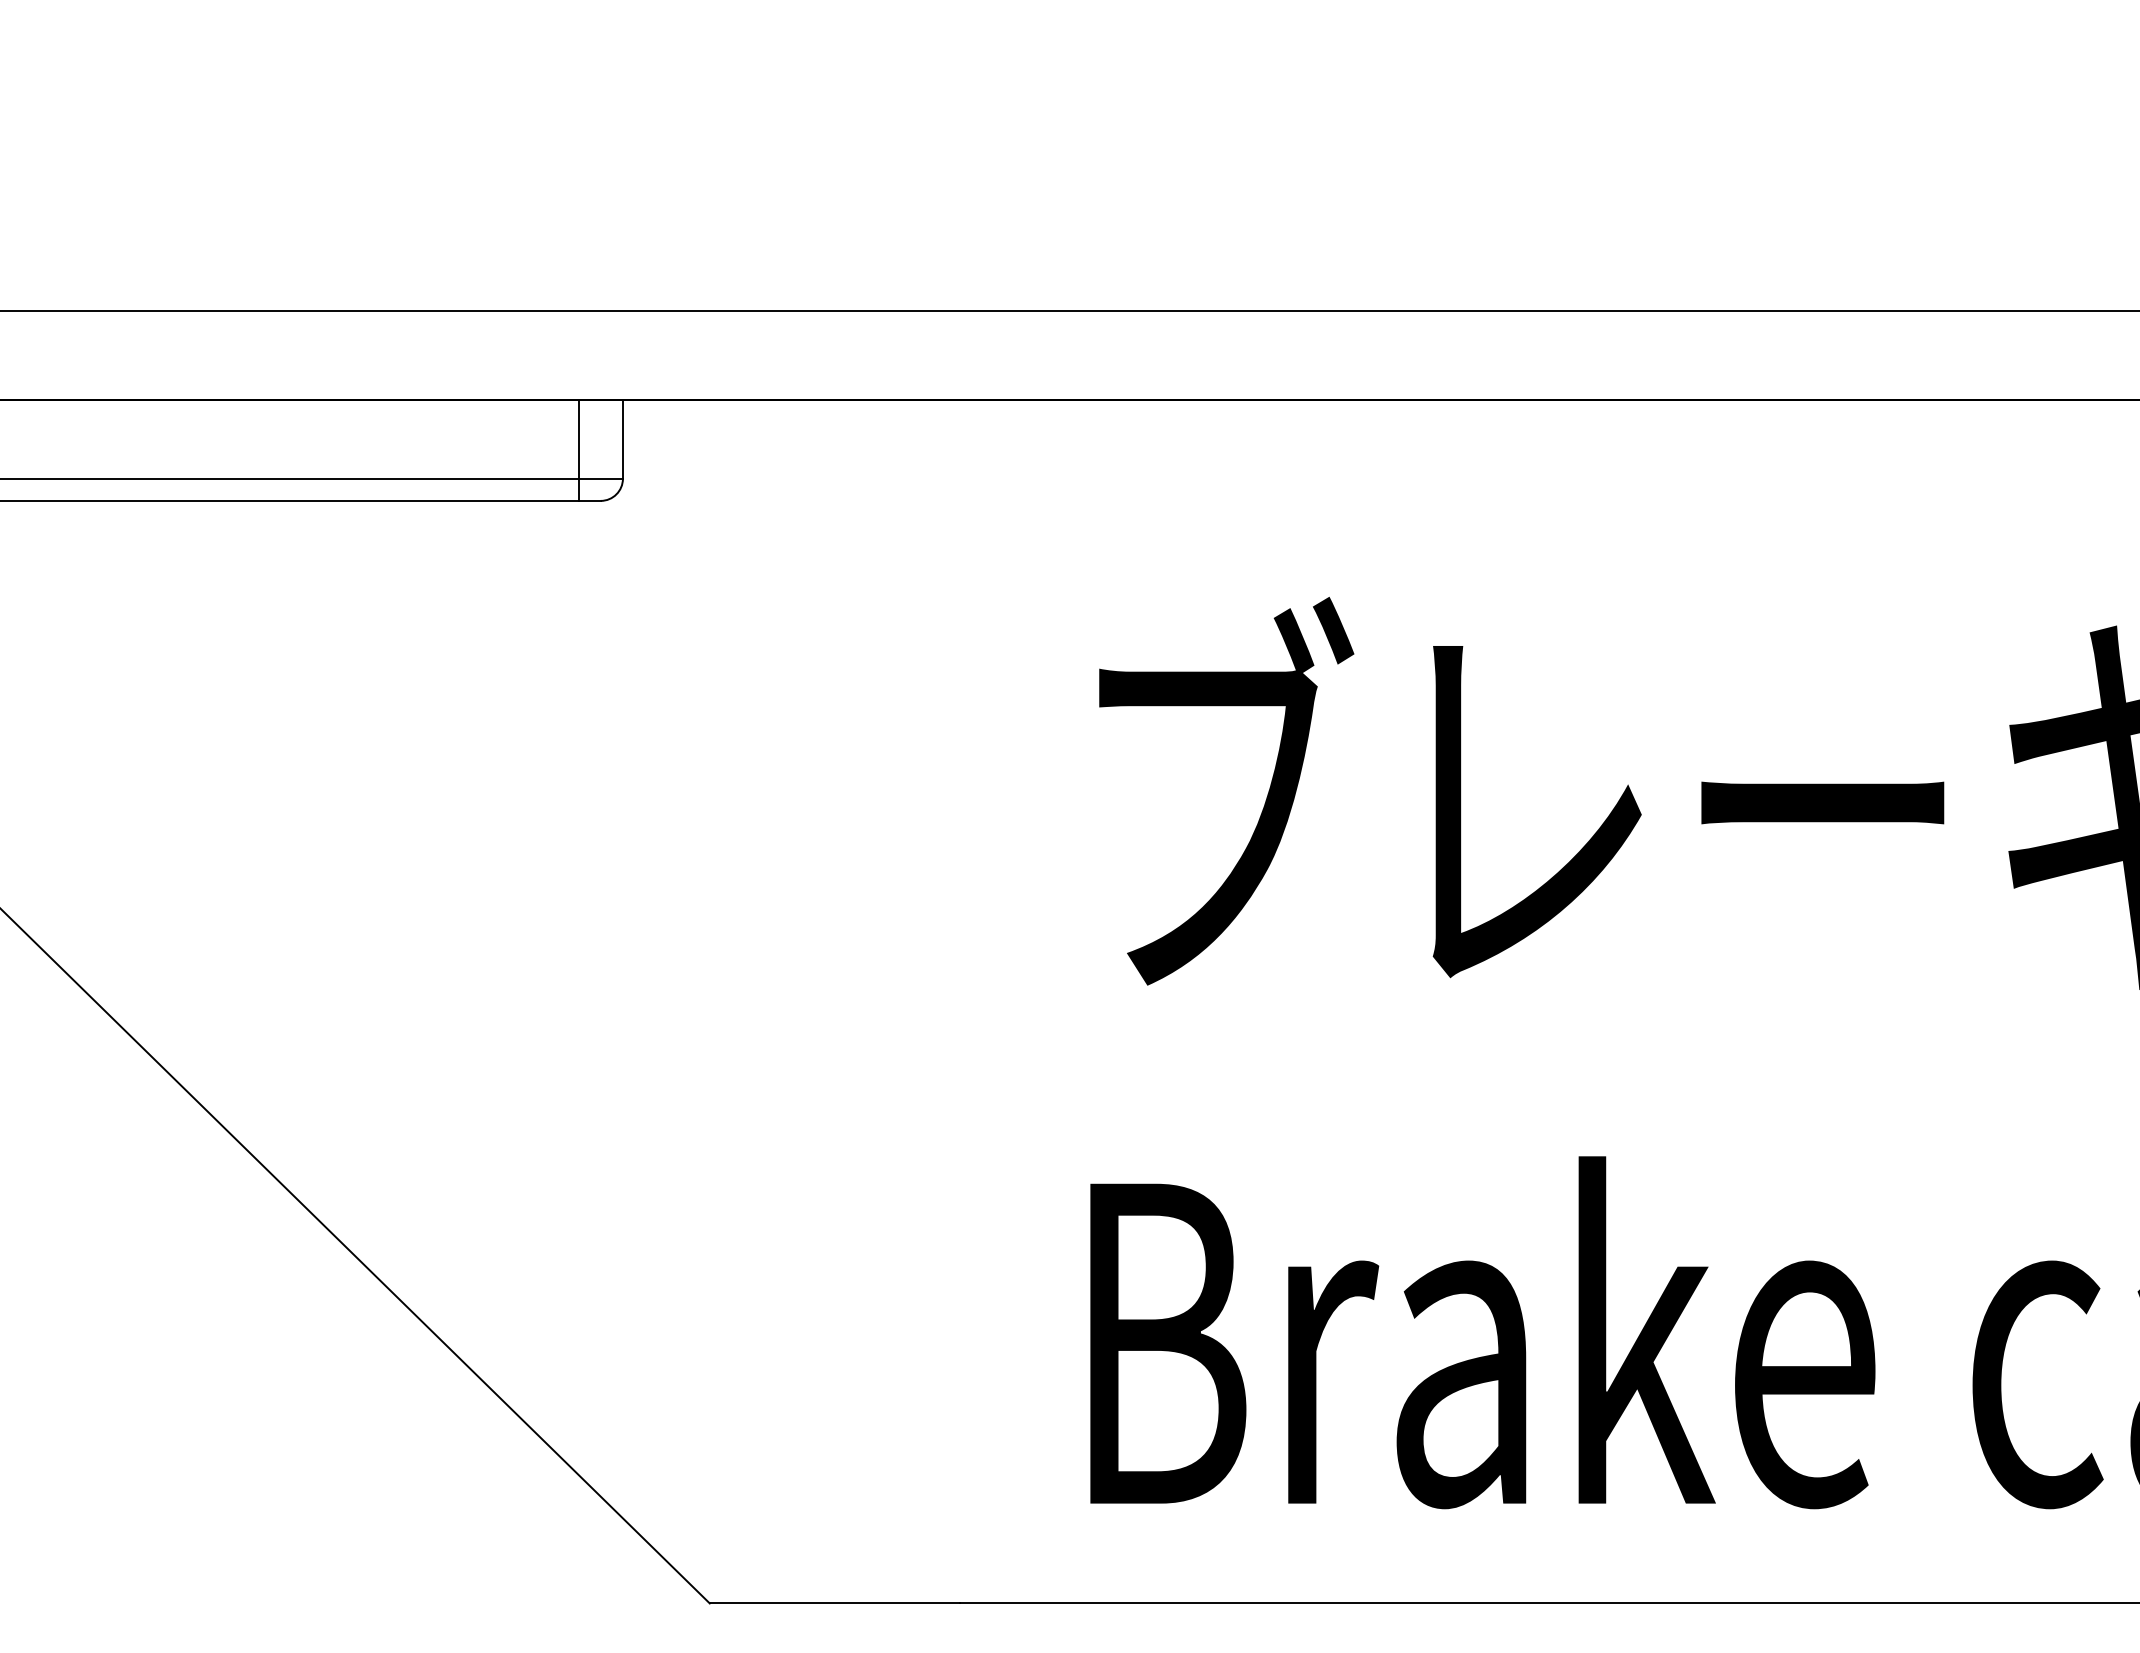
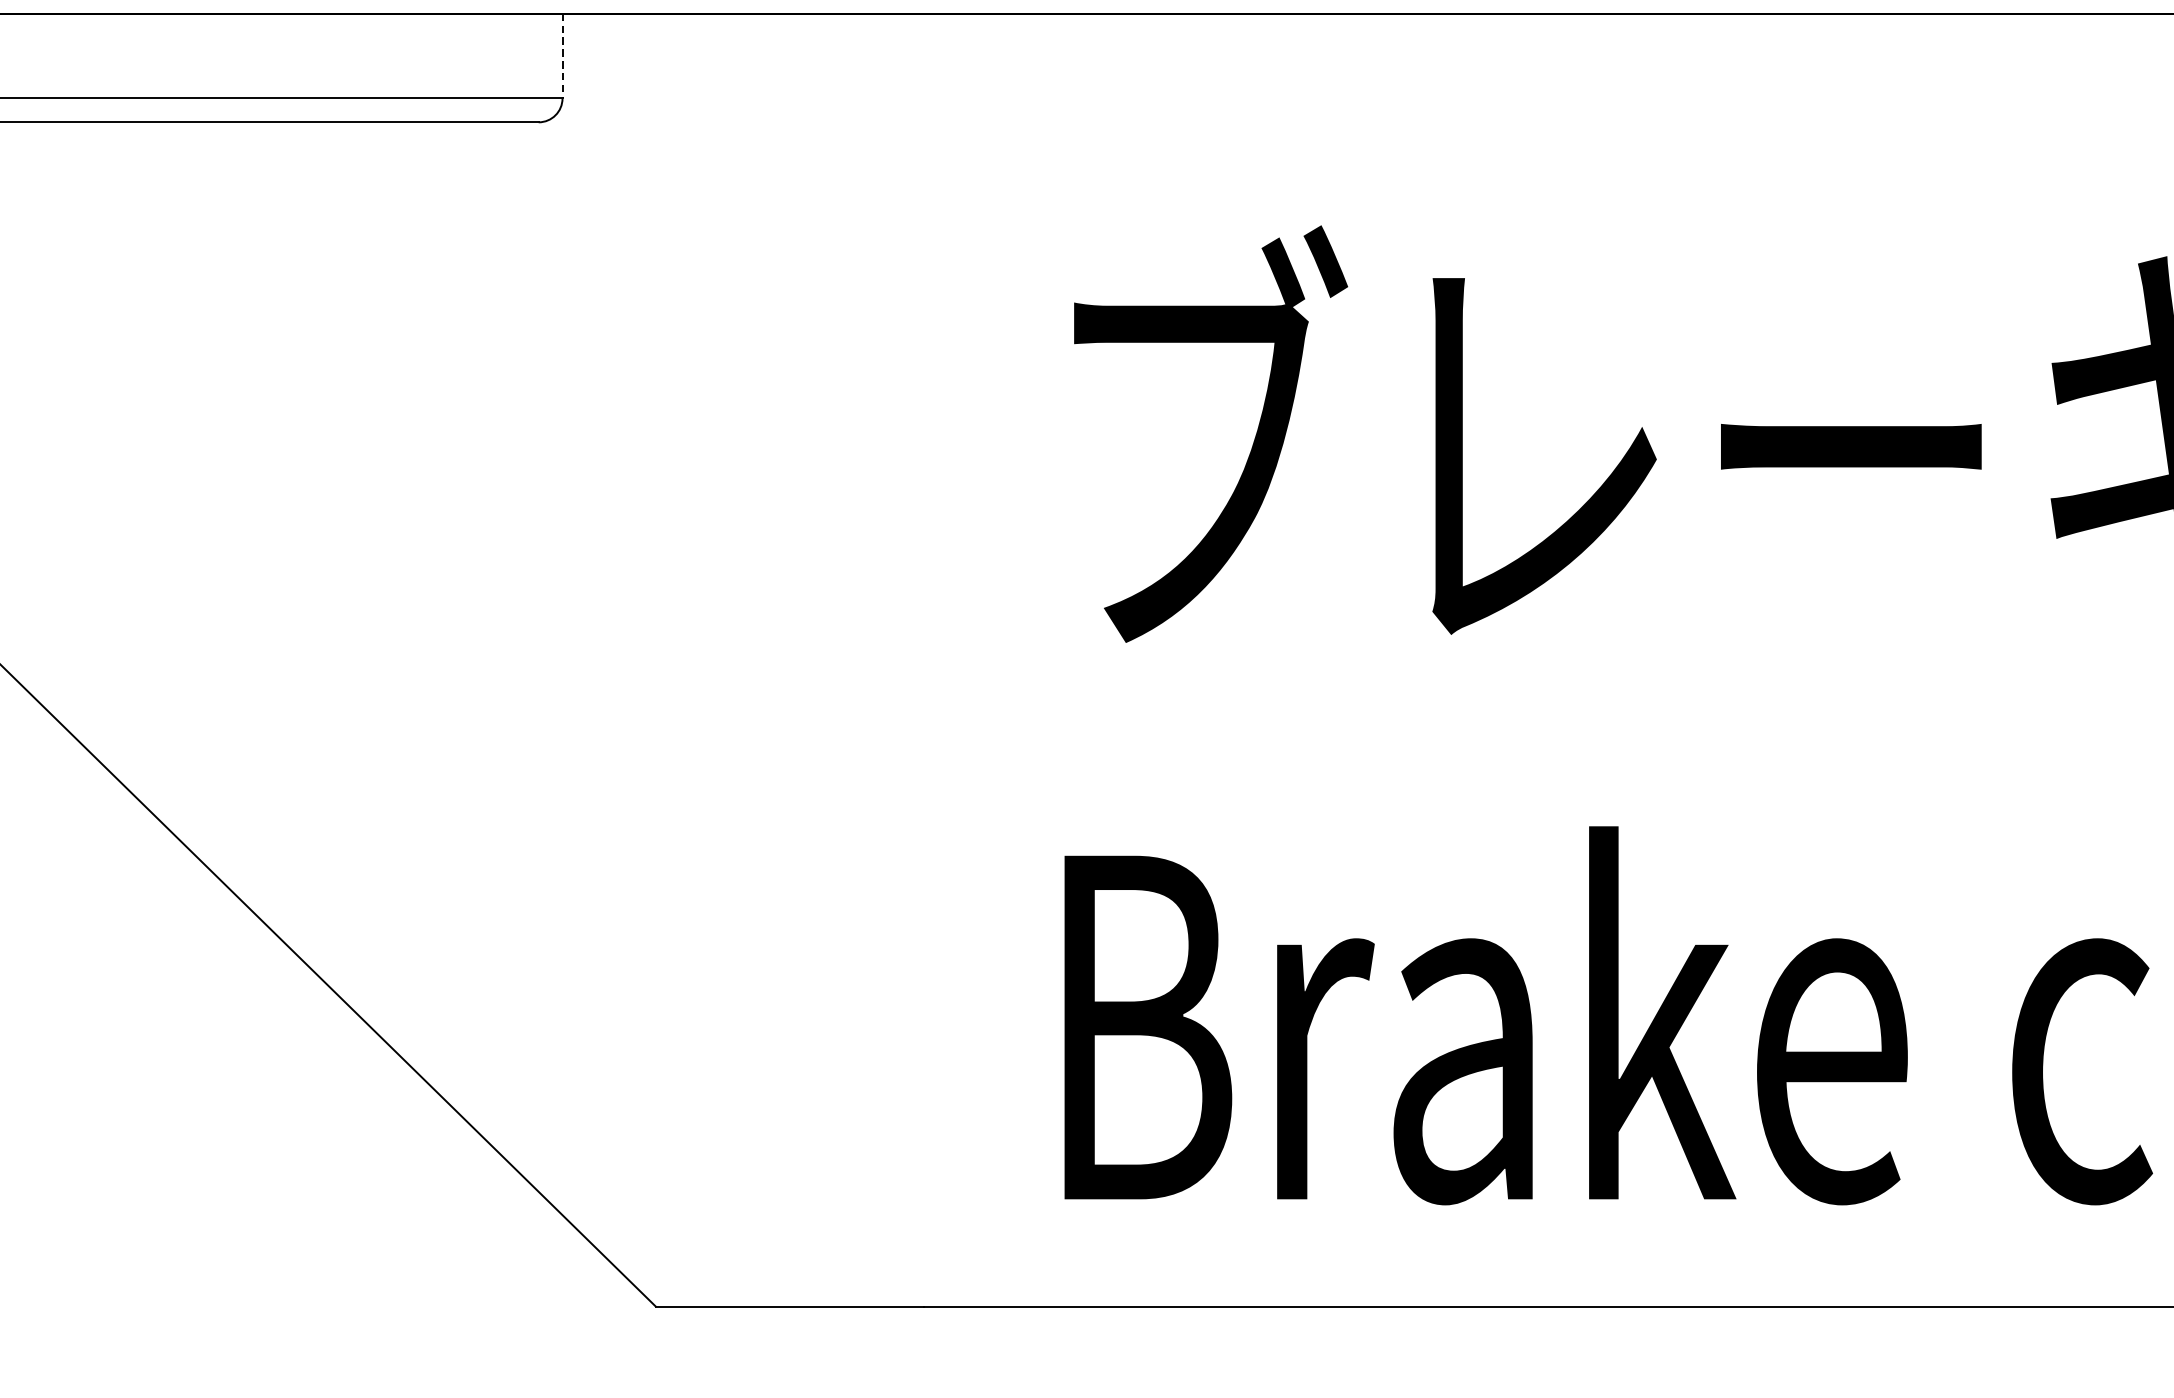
line: (622, 439) -> (562, 56), solid -> dashed
line: (578, 449) -> (514, 67), removed

